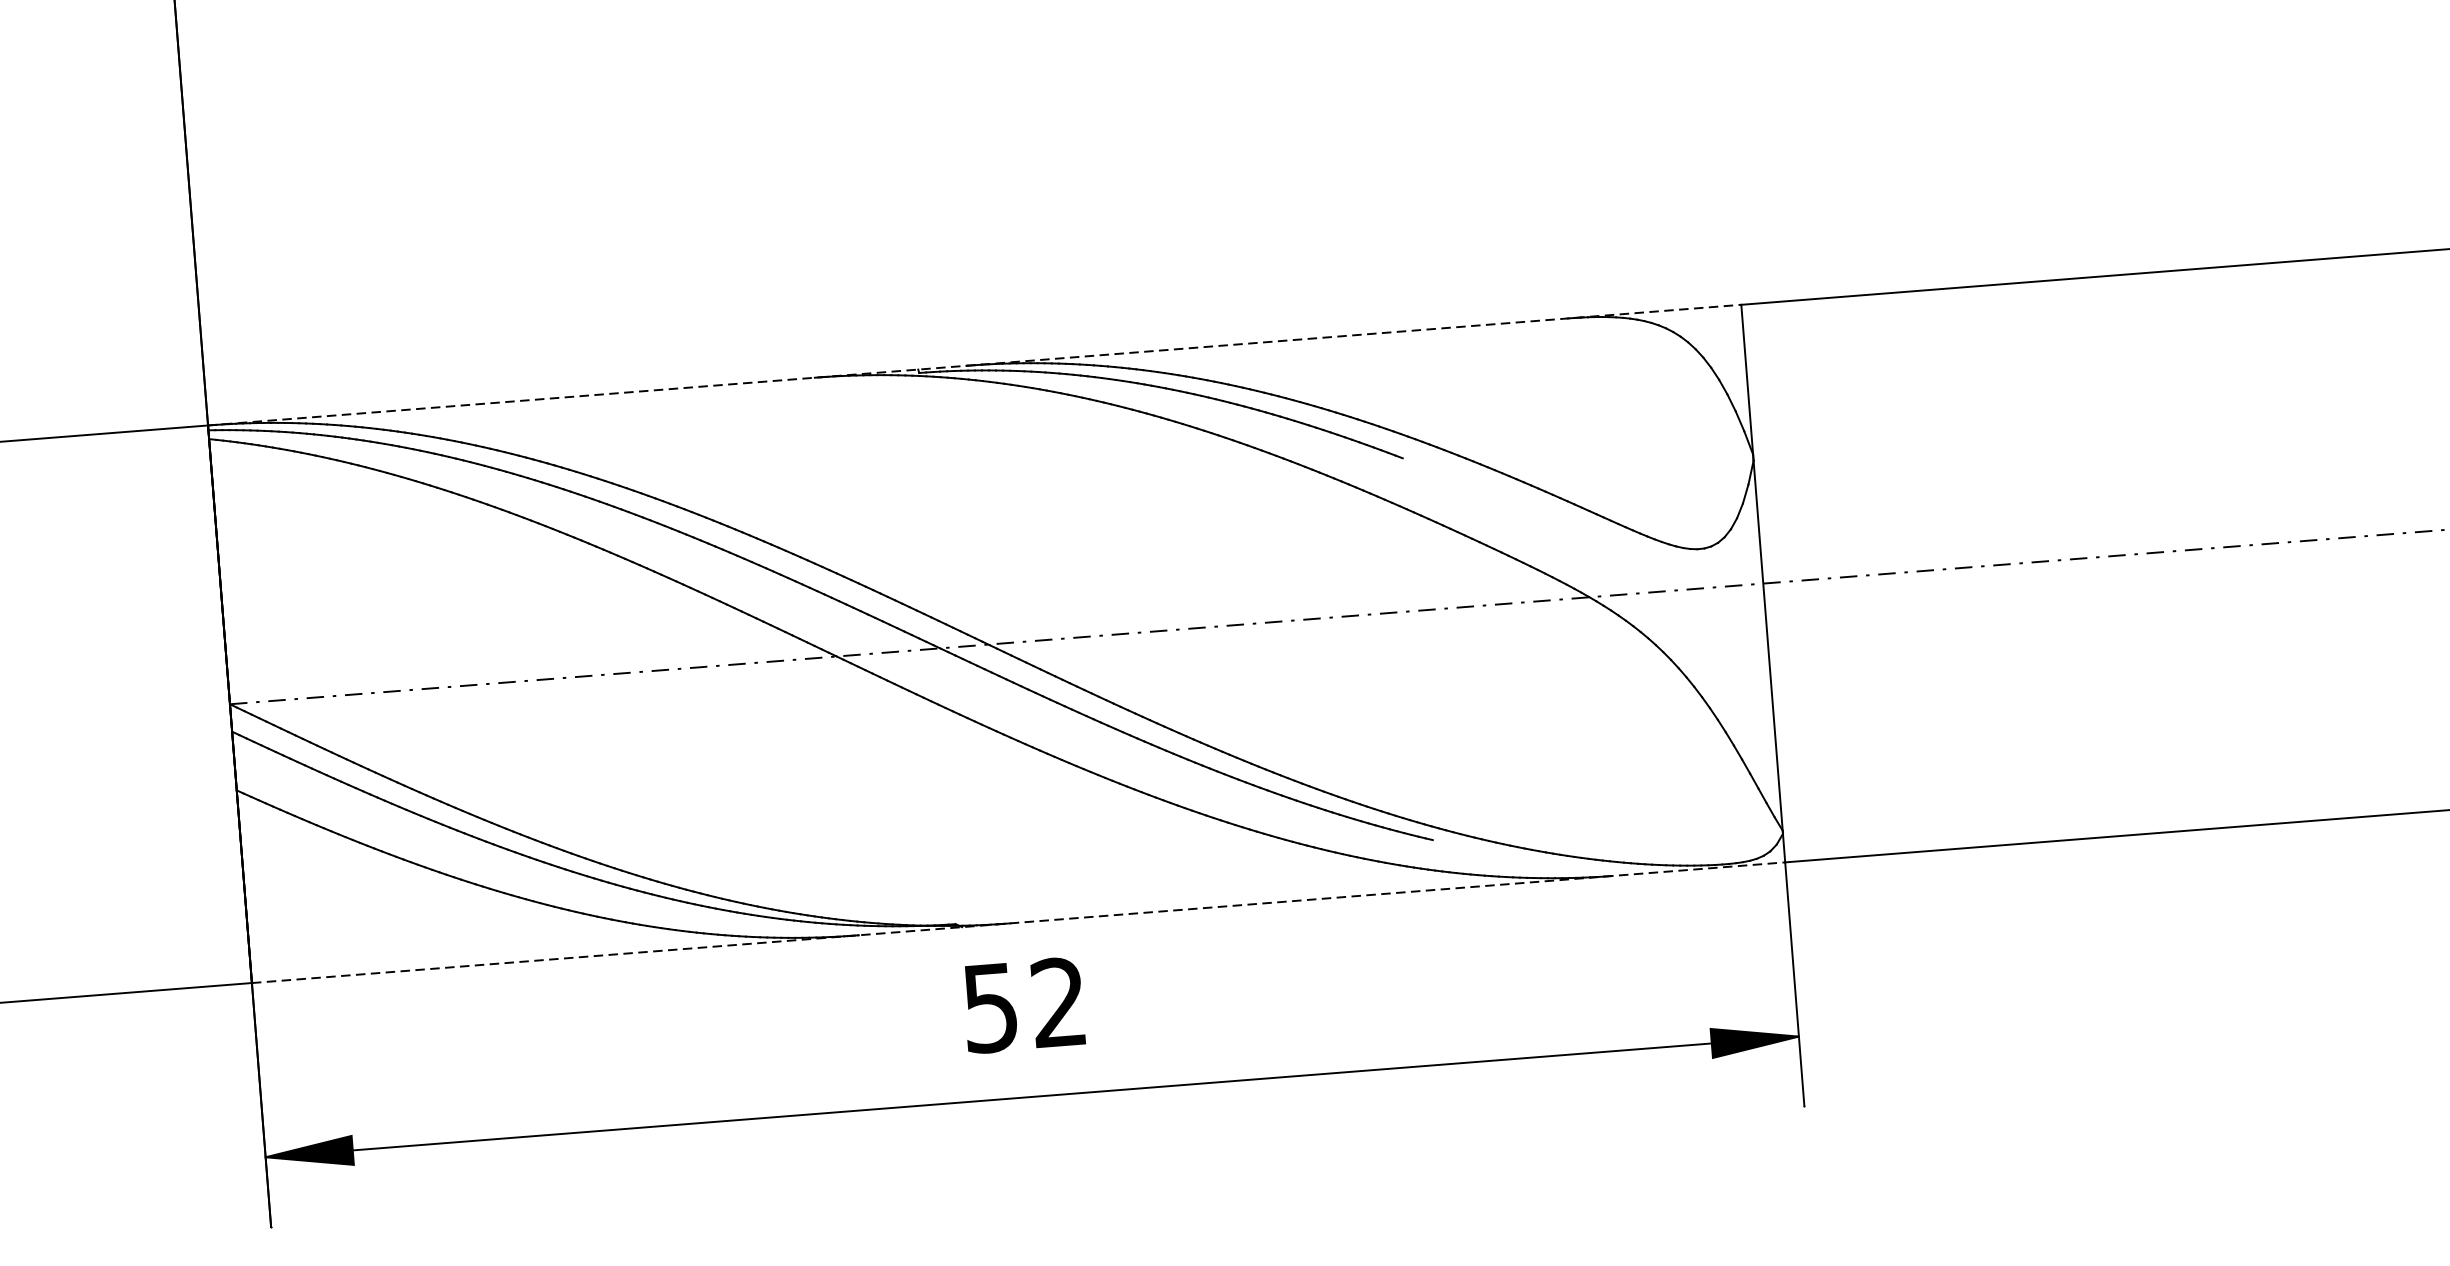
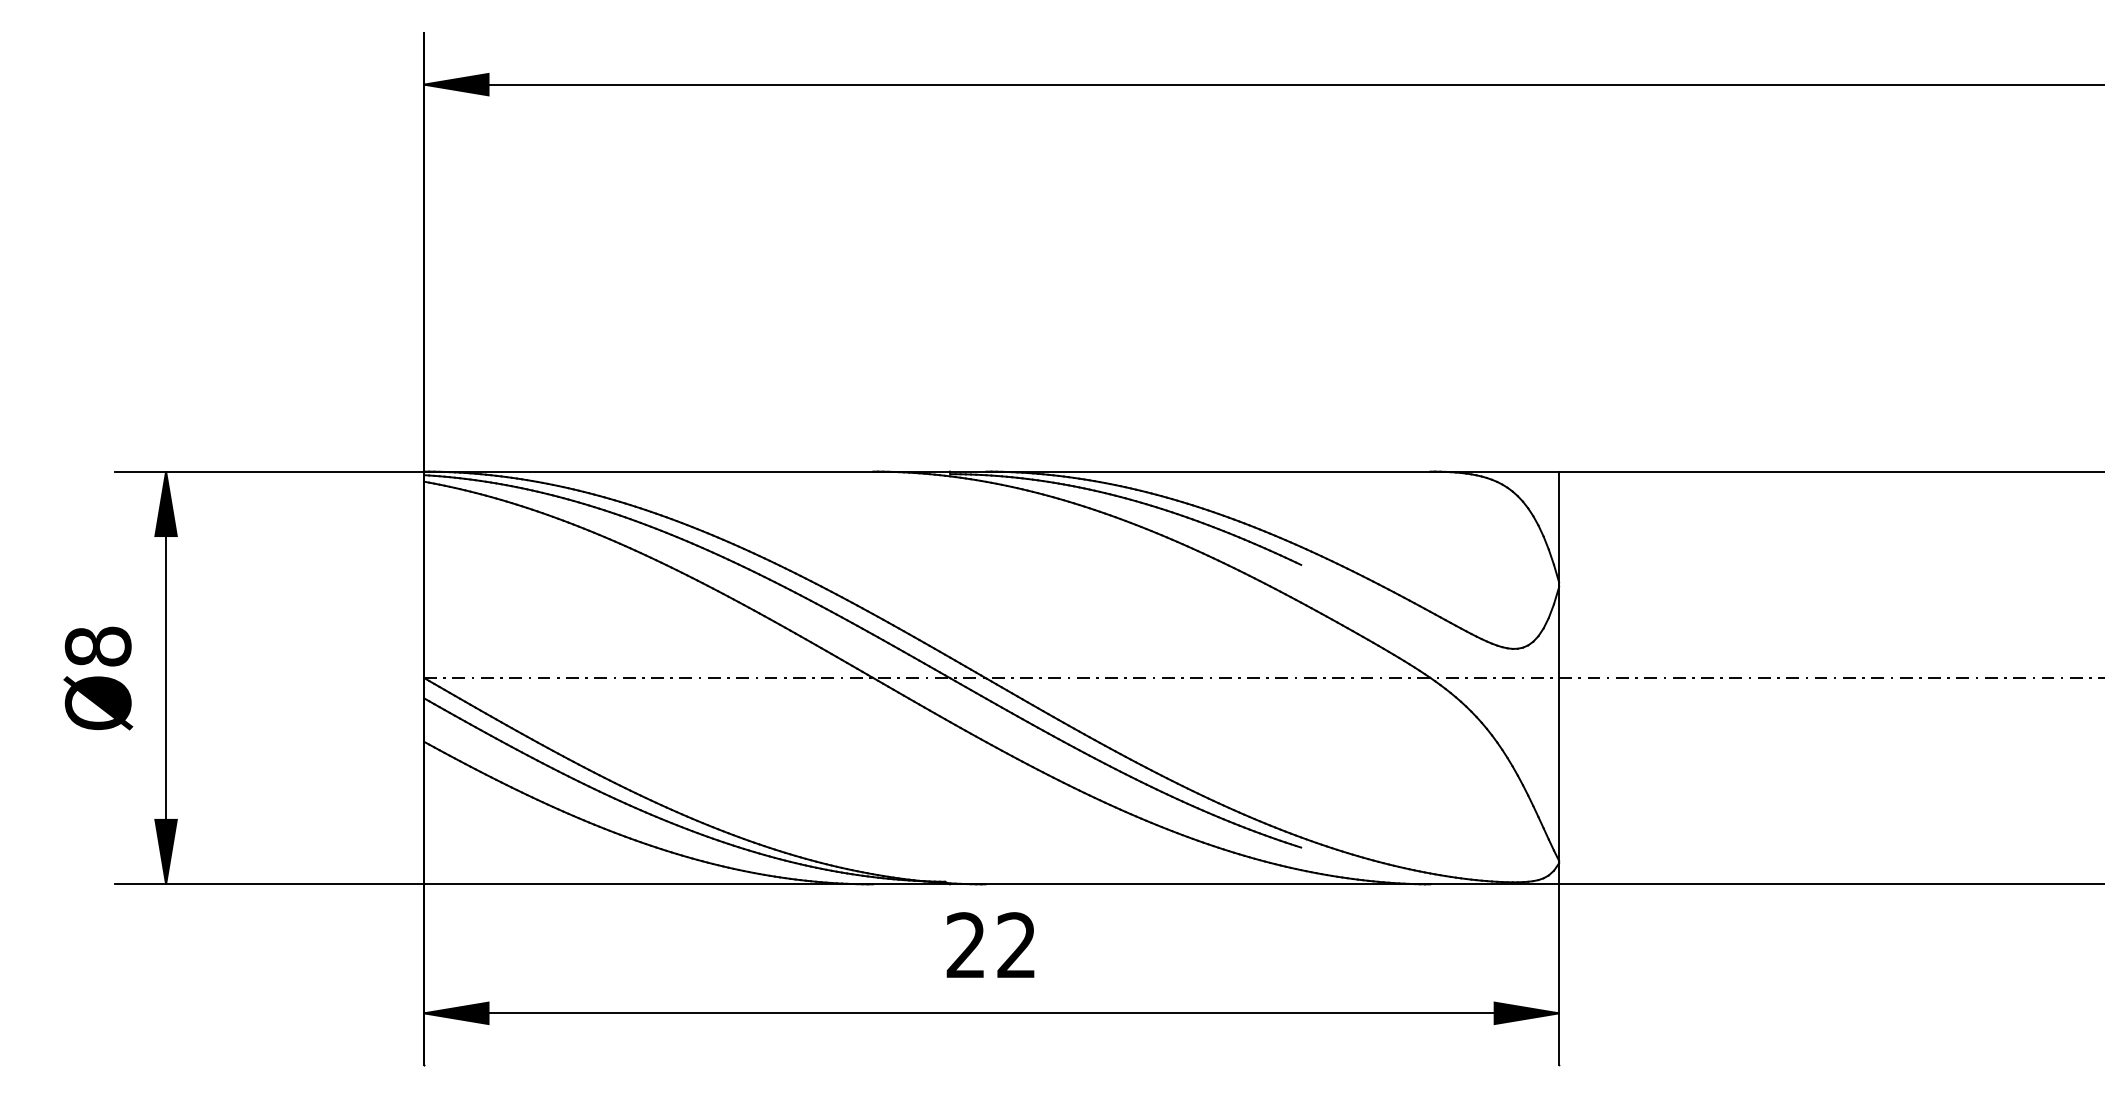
line: (974, 365) -> (991, 471), dashed -> solid
line: (1018, 922) -> (991, 884), dashed -> solid
text: (989, 1008) -> (965, 945), 52 -> 22

